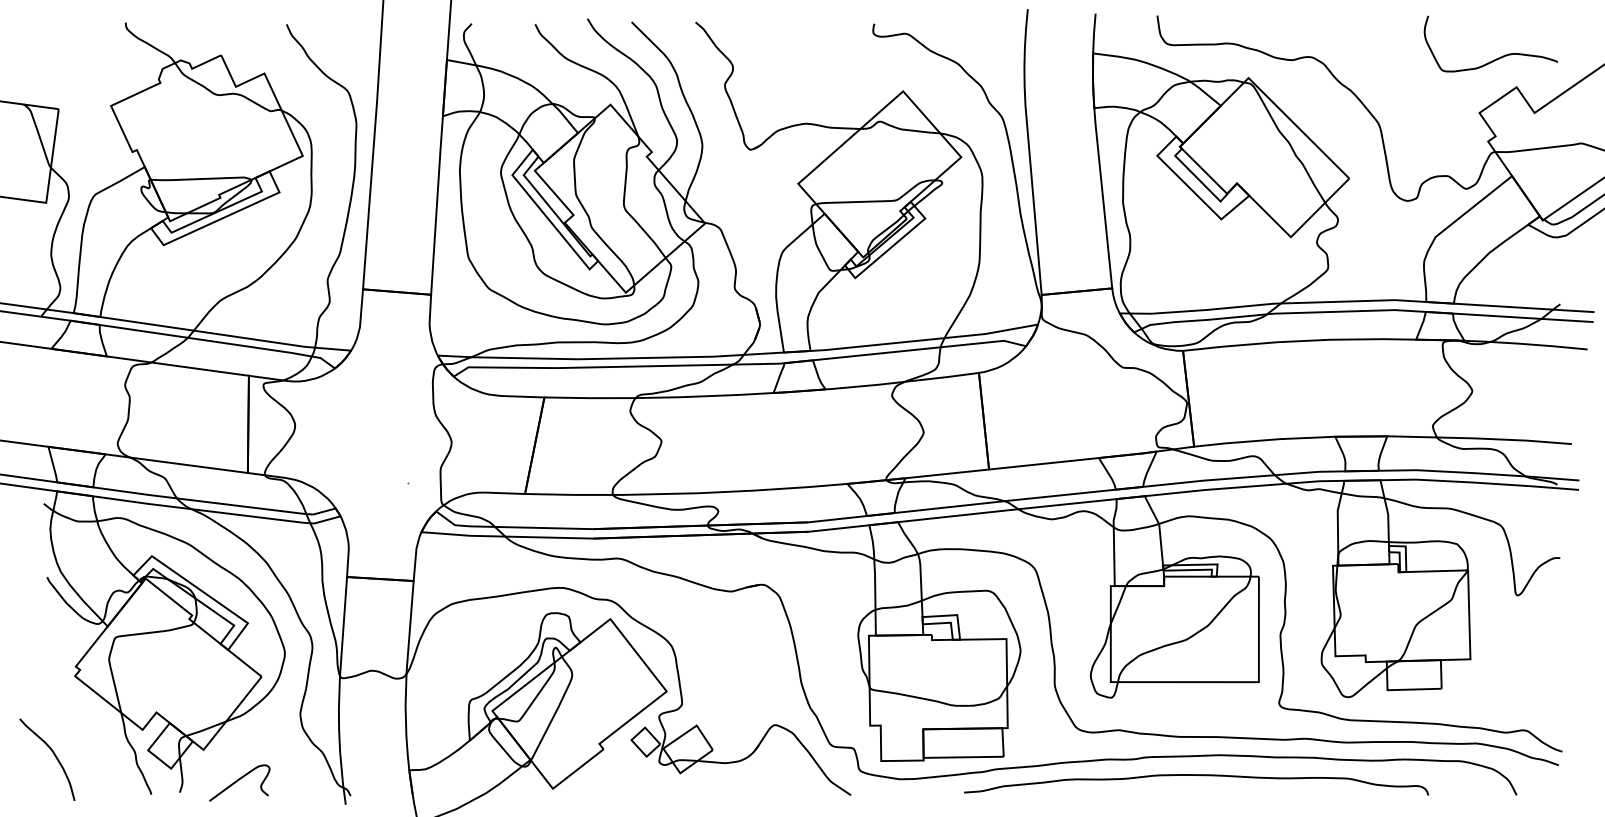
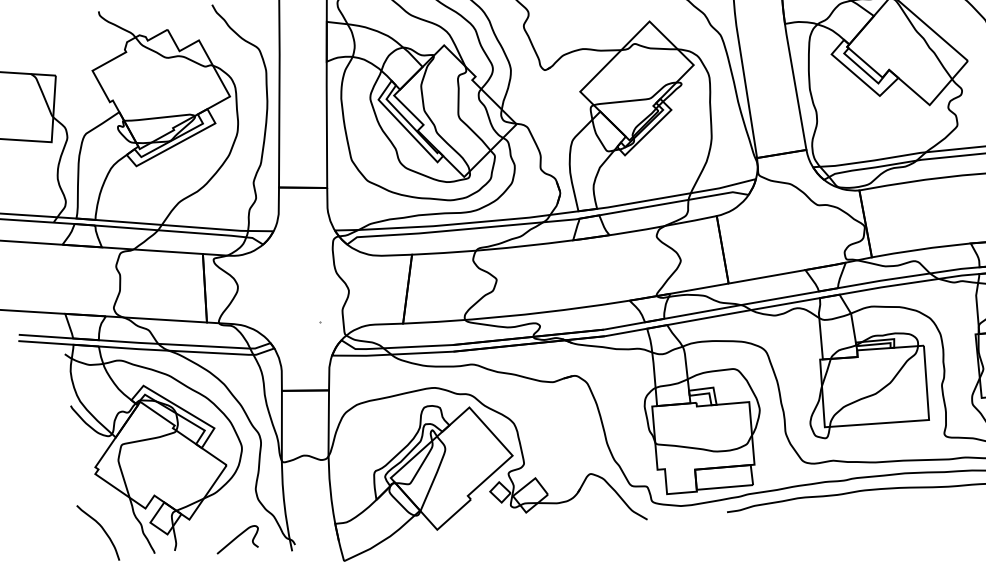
curve: (54, 756) -> (103, 530), moved
curve: (238, 781) -> (236, 538), moved

